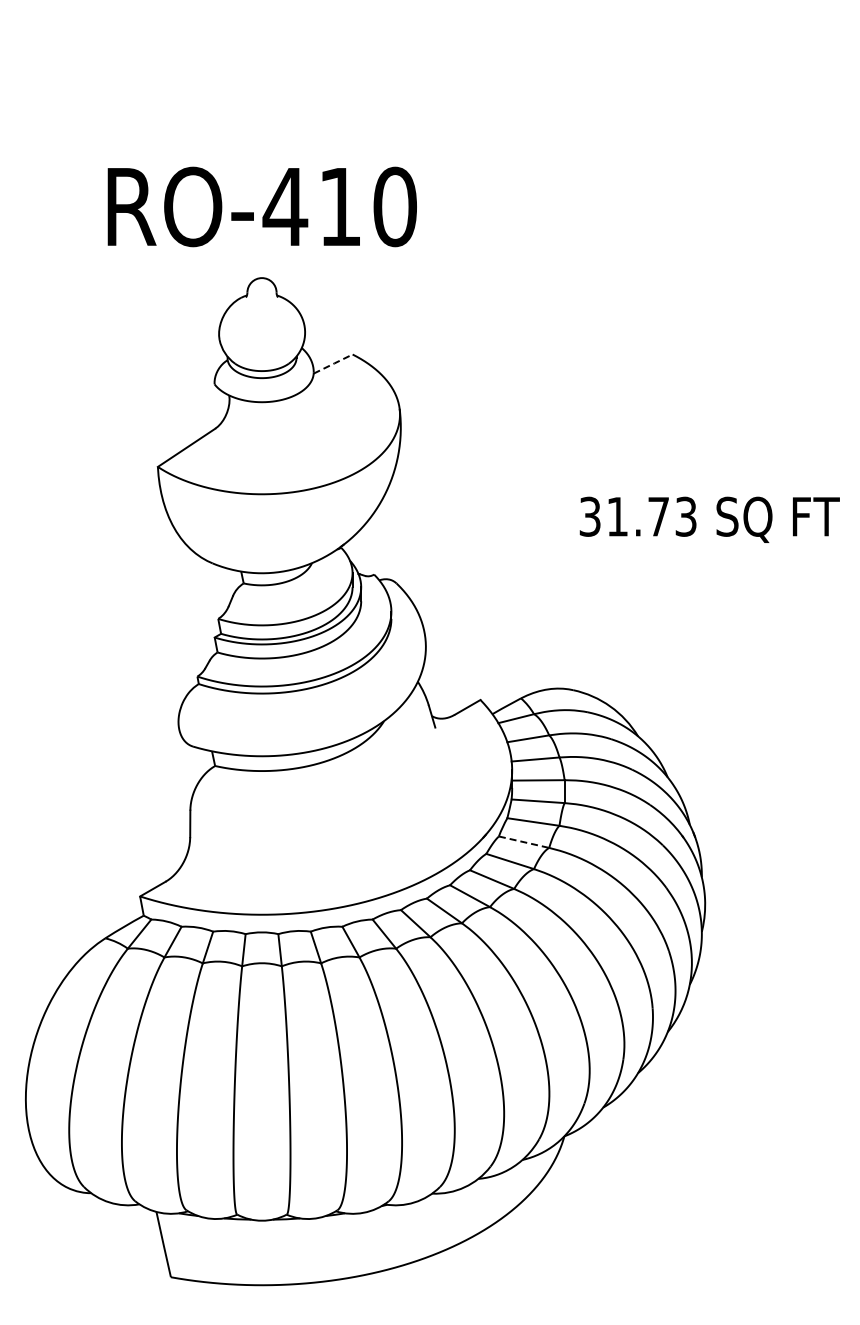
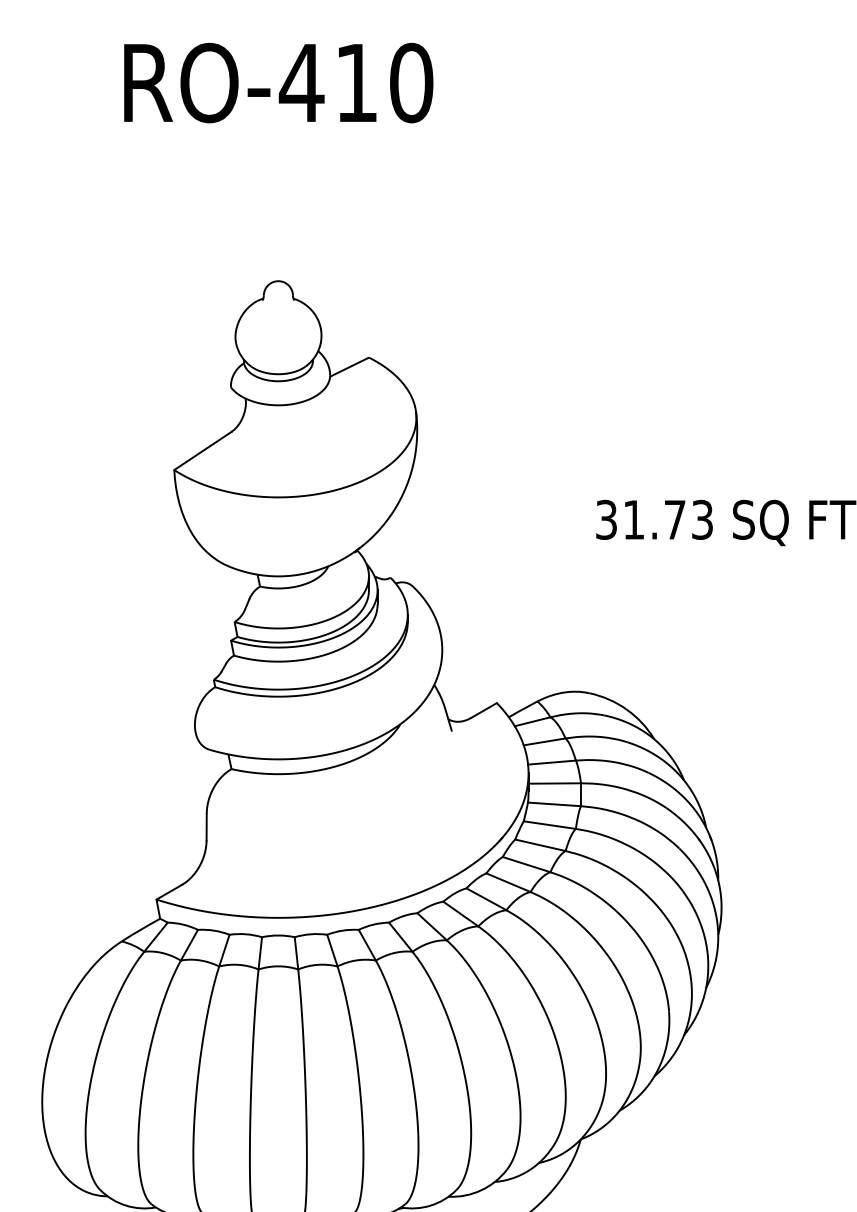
text: (261, 206) -> (277, 82), moved
line: (333, 363) -> (349, 366), dashed -> solid
line: (524, 842) -> (540, 845), dashed -> solid

